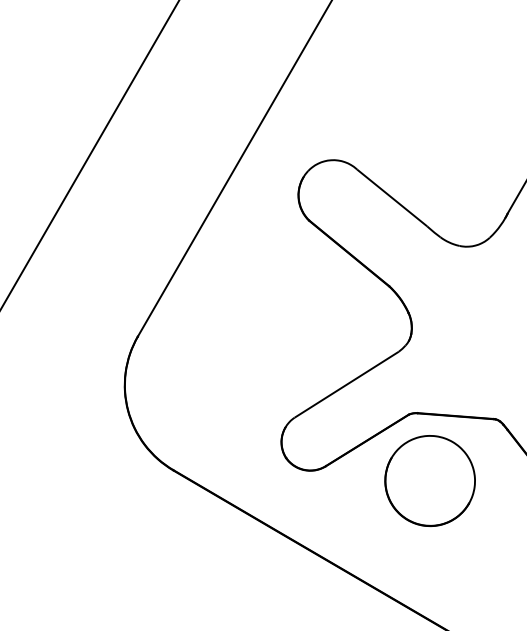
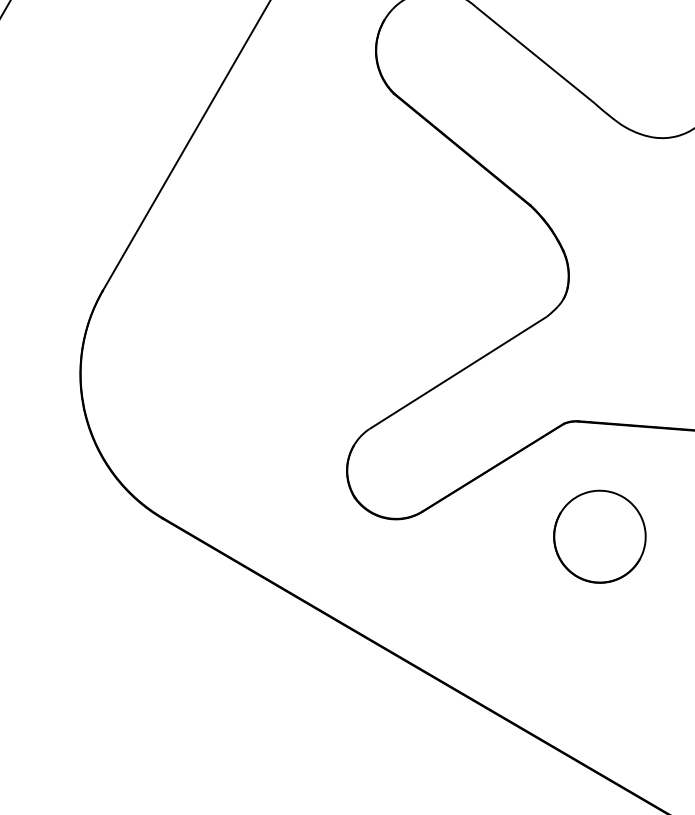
part: (429, 480) -> (598, 535), size x0.6

